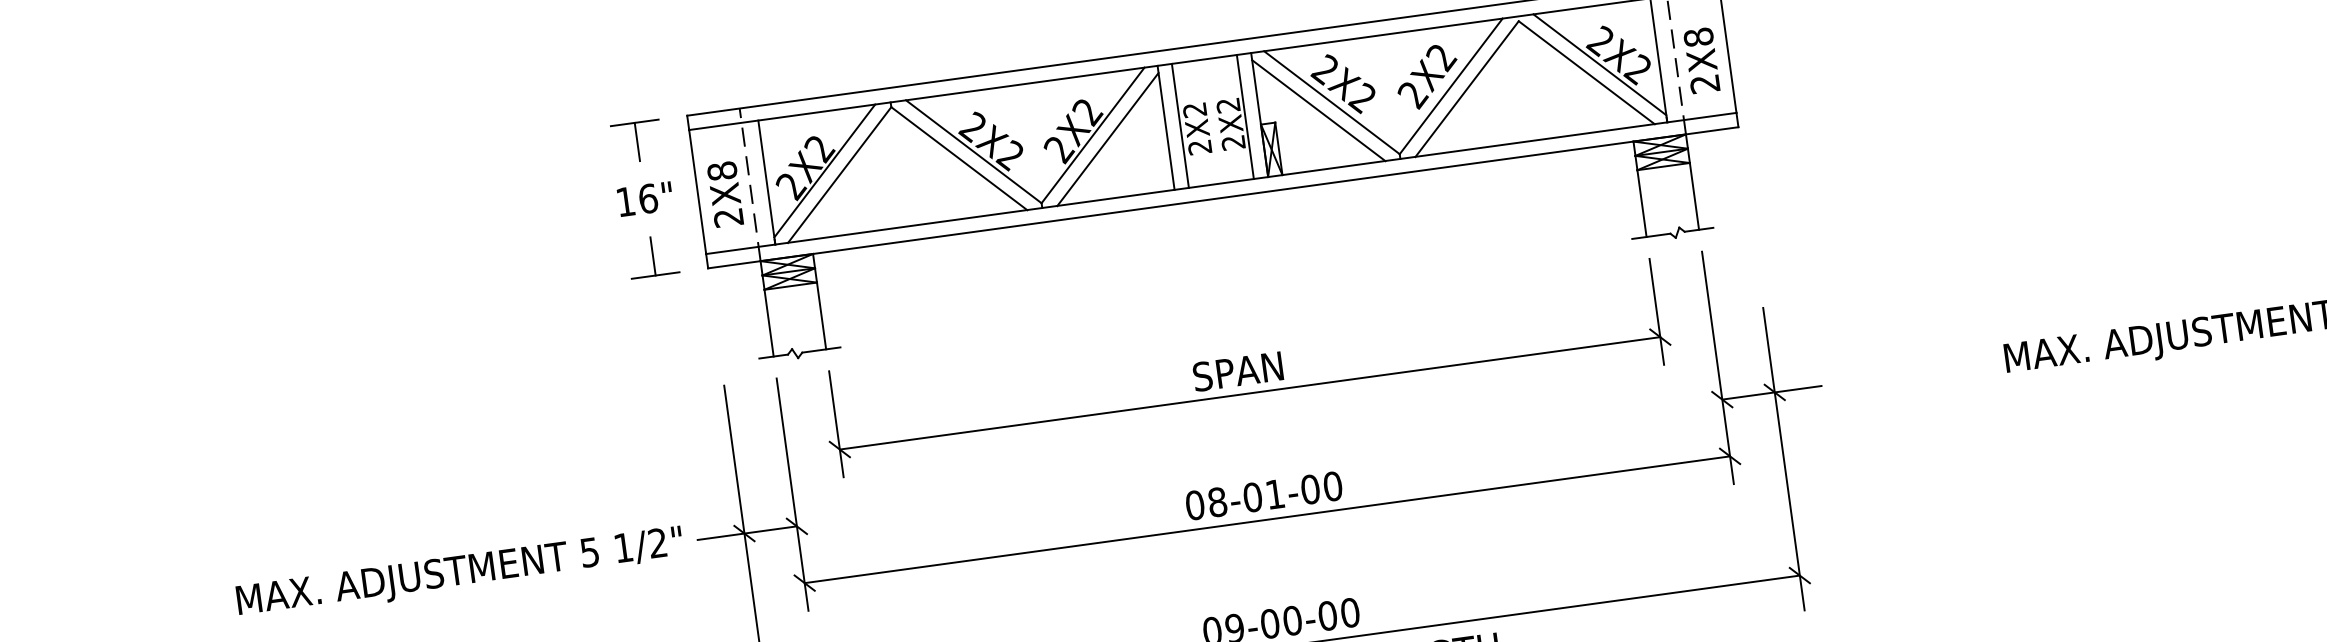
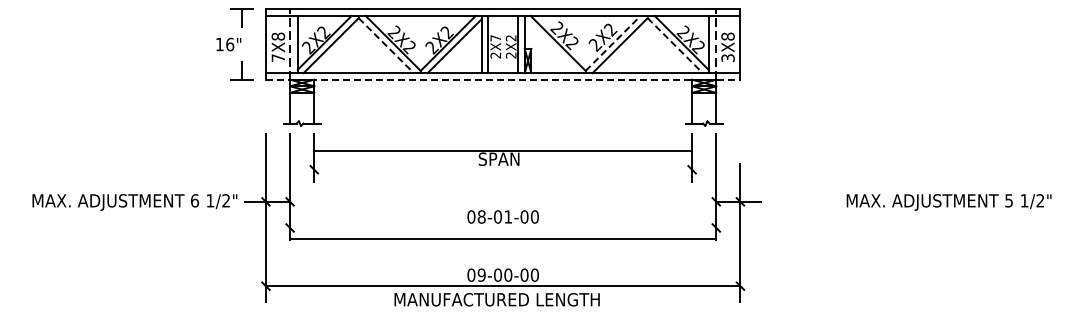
line: (1587, 72) -> (675, 45), solid -> dashed
text: (1703, 82) -> (727, 57), 2X8 -> 3X8
line: (1452, 86) -> (613, 43), solid -> dashed
text: (1194, 110) -> (495, 38), 2X2 -> 2X7
line: (1318, 111) -> (551, 46), removed
line: (959, 158) -> (386, 45), solid -> dashed
line: (1223, 197) -> (503, 79), solid -> dashed
text: (644, 199) -> (228, 44), moved
text: (726, 218) -> (277, 58), 2X8 -> 7X8
line: (1250, 392) -> (503, 150), moved
line: (1267, 518) -> (503, 238), moved
text: (588, 551) -> (194, 200), 5 -> 6

